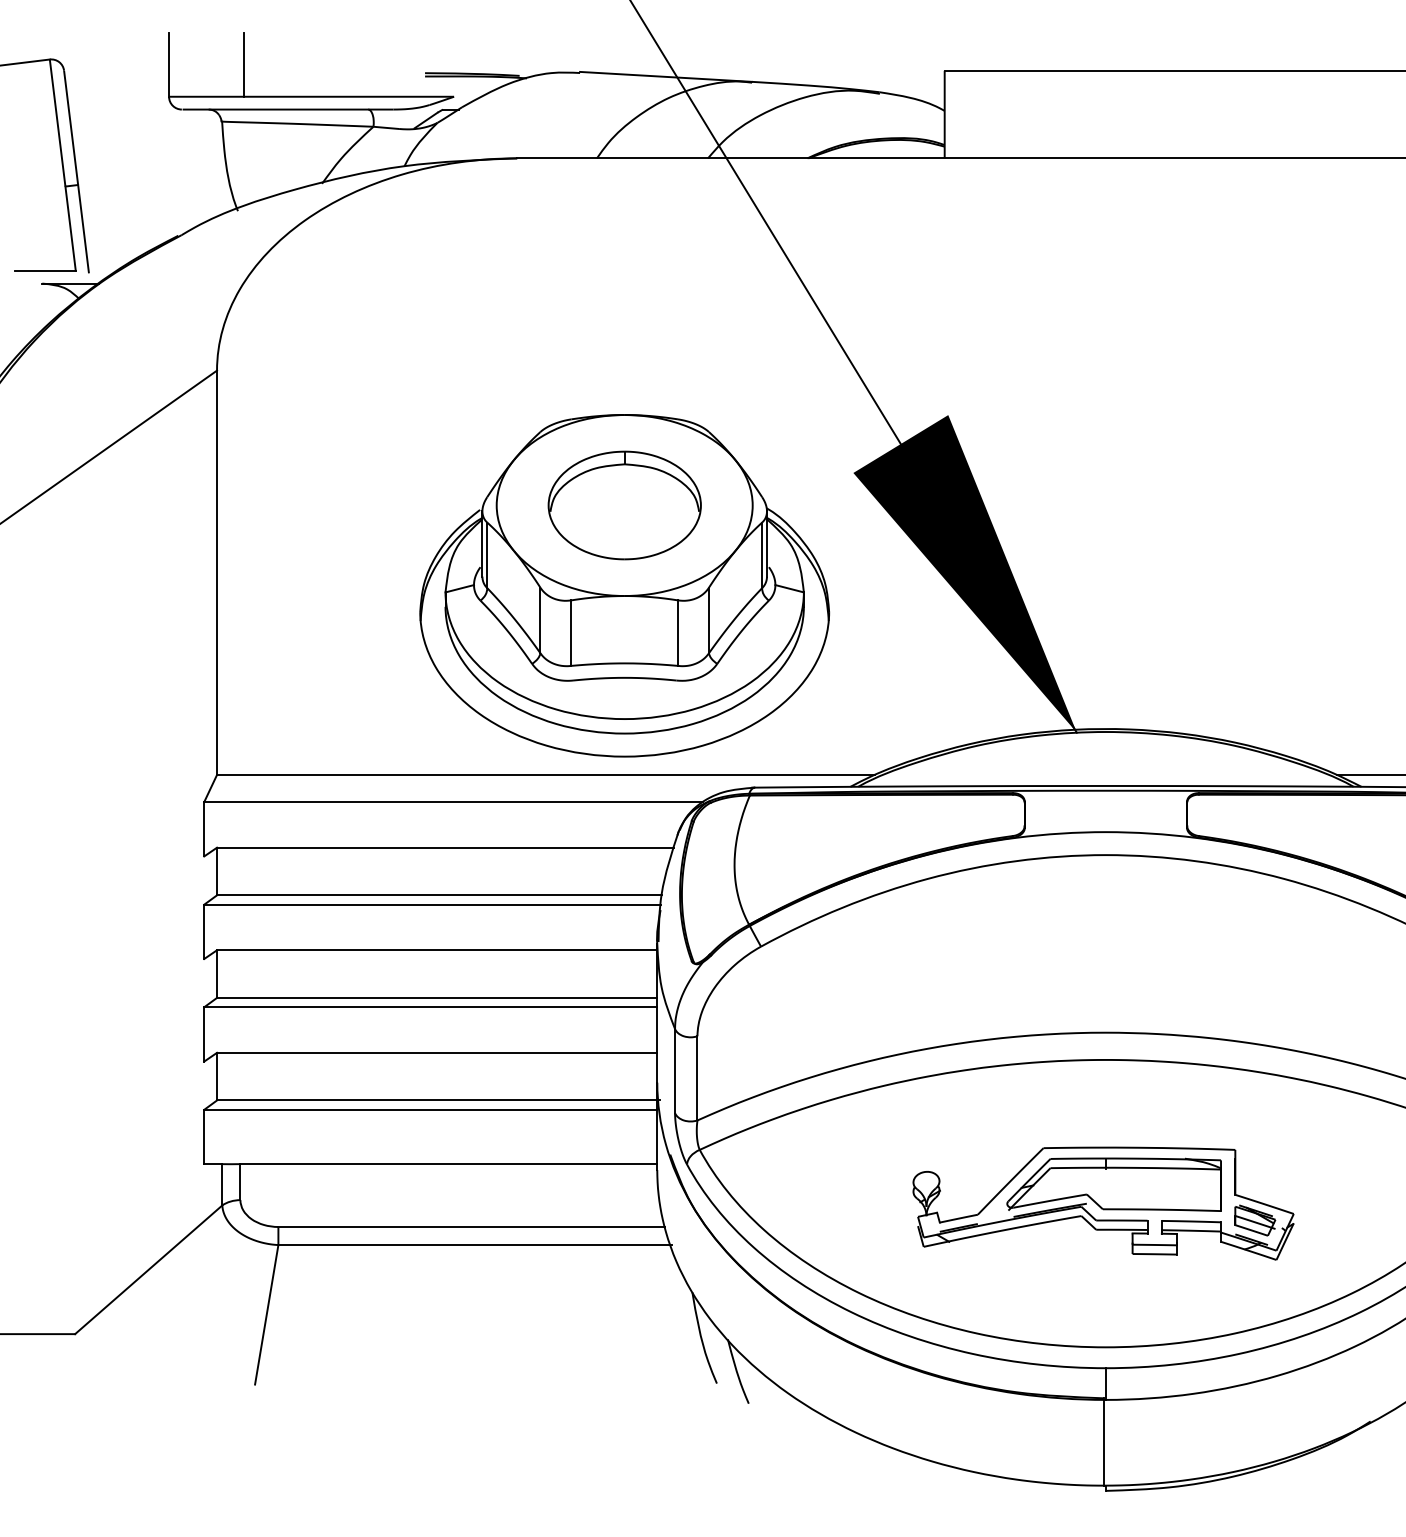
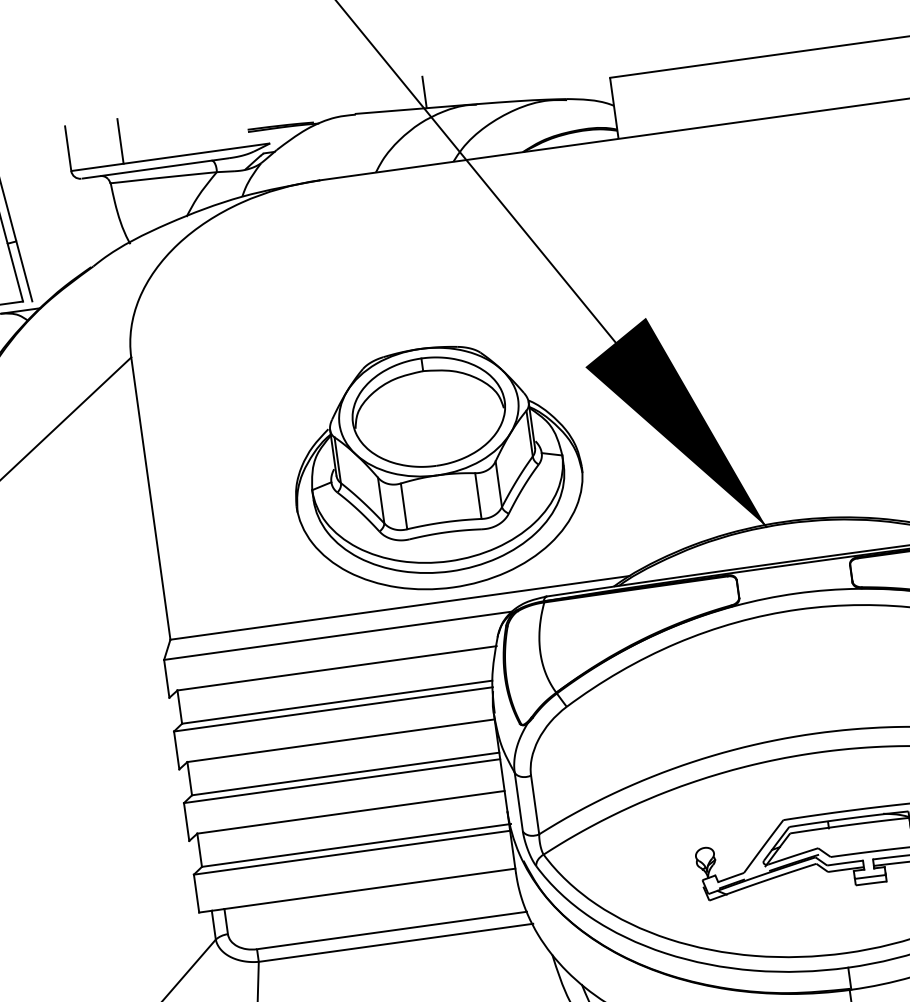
line: (681, 54) -> (424, 91), added
part: (624, 505) -> (428, 412), size x1.43

